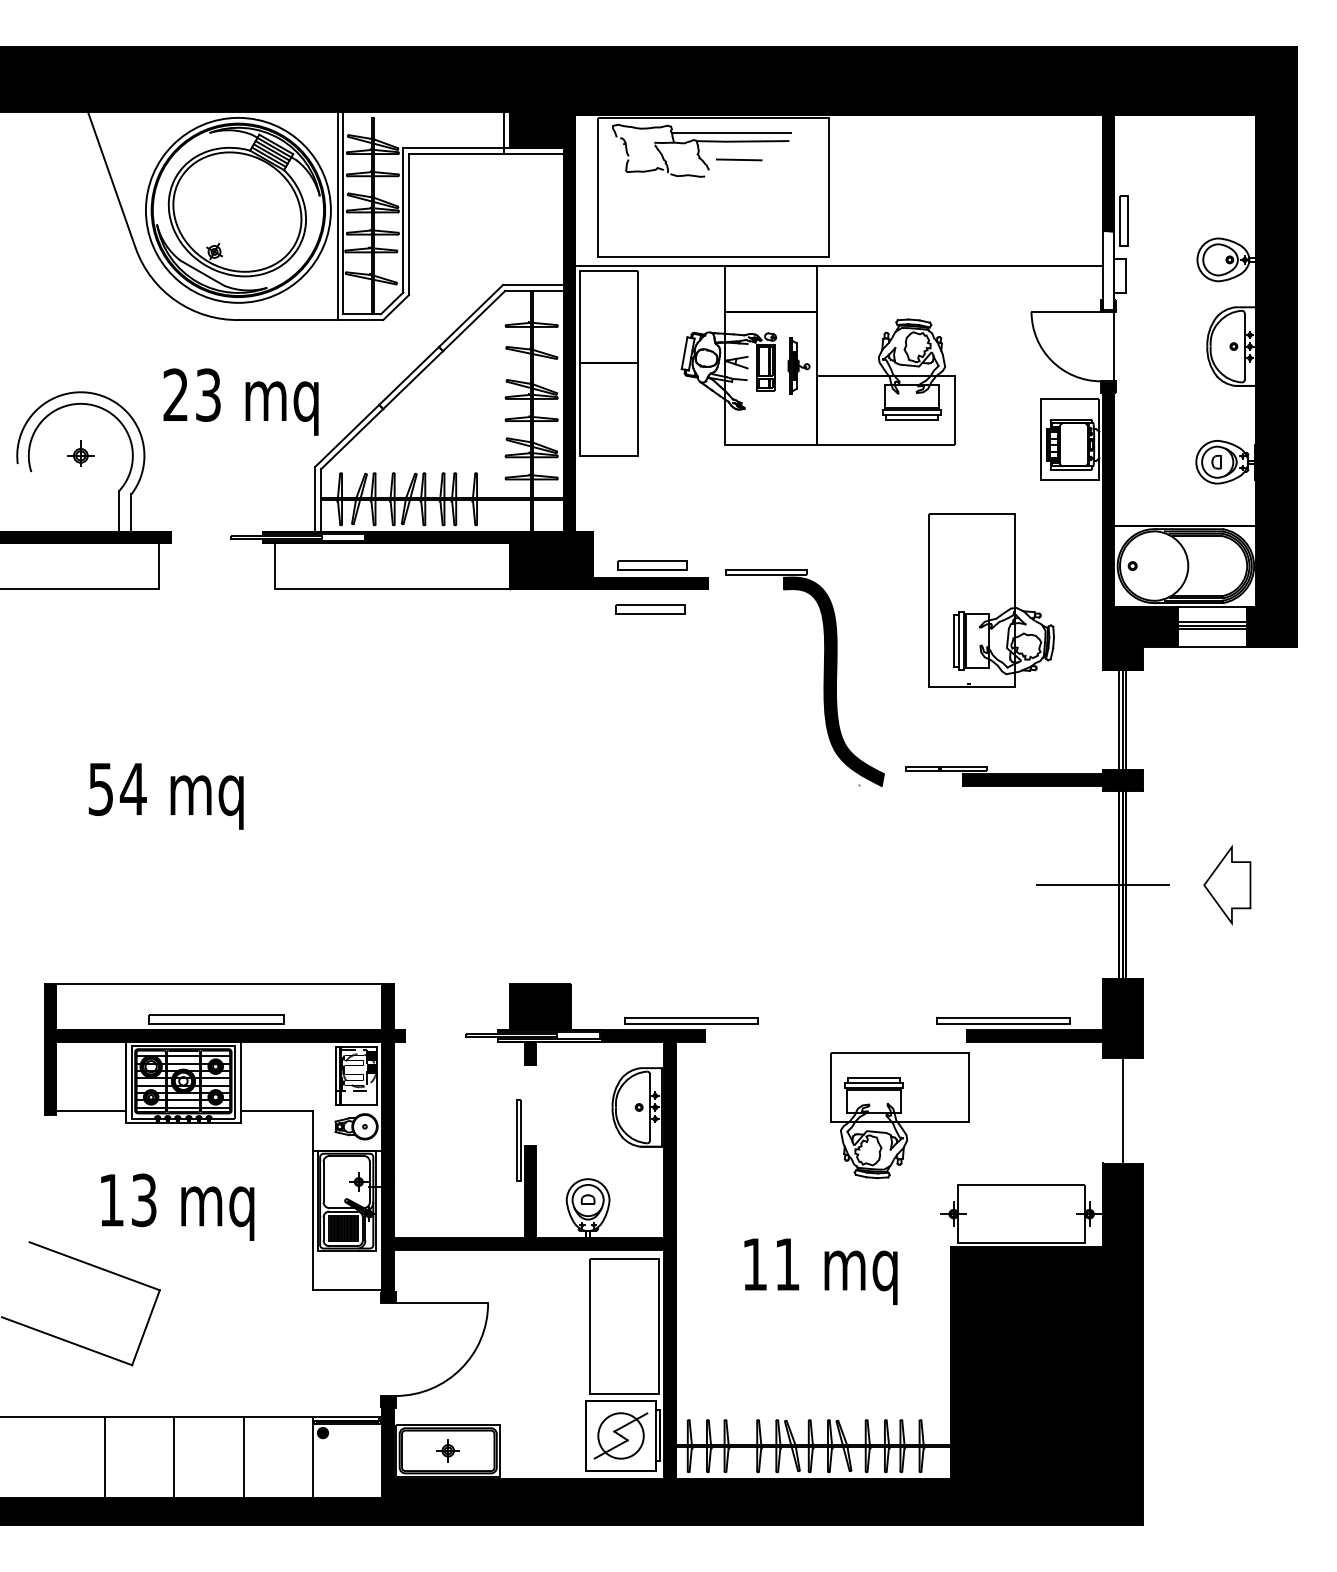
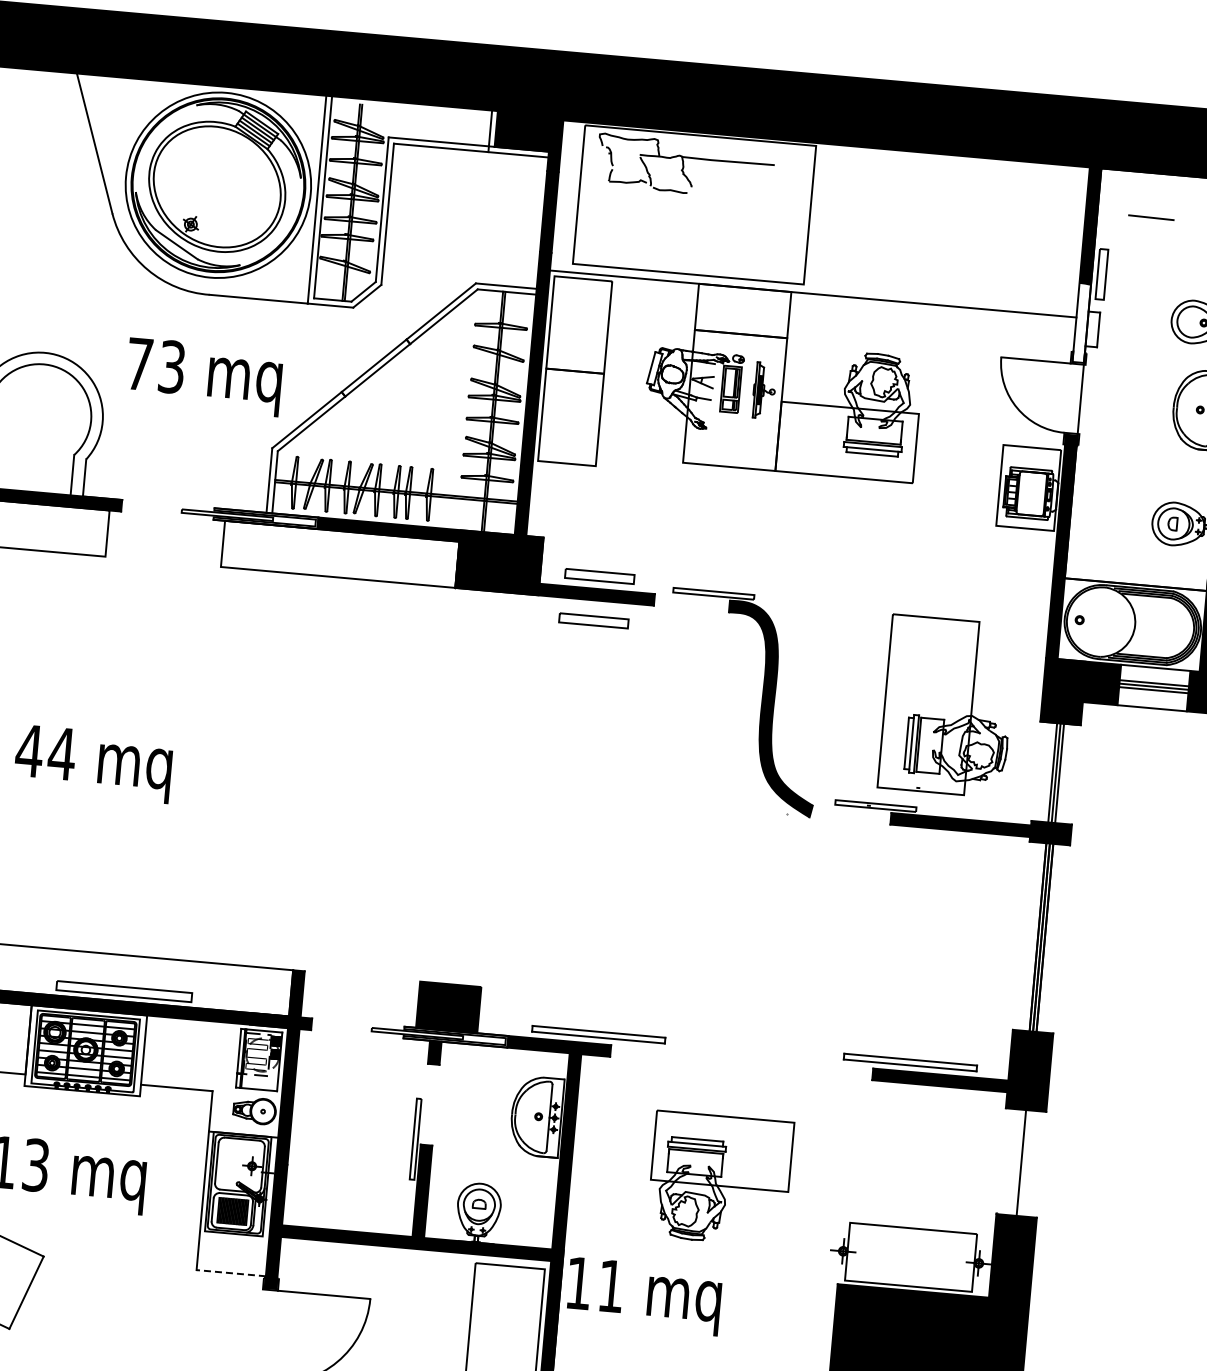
line: (731, 133) -> (717, 152), removed
line: (739, 159) -> (1151, 217), moved
text: (175, 394) -> (139, 363), 23 -> 73
part: (80, 453) -> (39, 413), removed
part: (991, 600) -> (947, 706), moved
text: (100, 789) -> (29, 751), 54 -> 44
part: (1227, 884) -> (1145, 946), removed
line: (1102, 885) -> (1021, 936), removed
part: (899, 1115) -> (719, 1179), moved
text: (820, 1271) -> (643, 1296), moved
line: (347, 1290) -> (231, 1273), solid -> dashed

